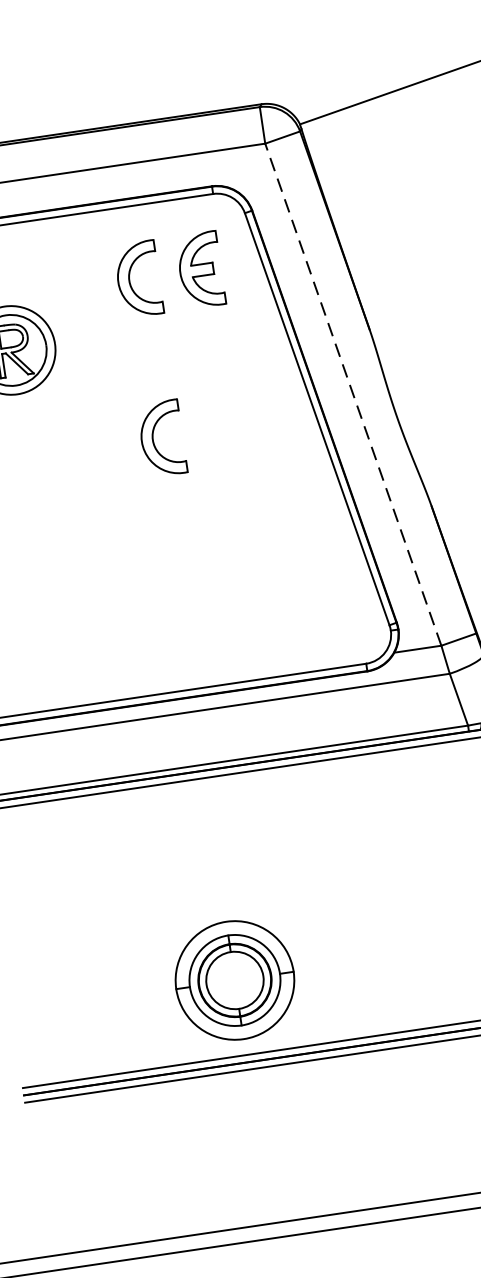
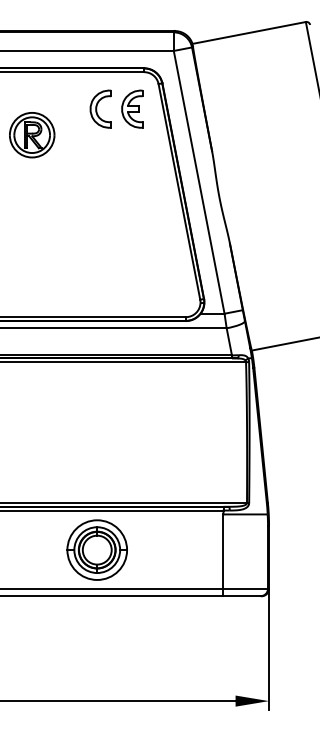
line: (353, 394) -> (199, 182), dashed -> solid
part: (161, 437) -> (100, 189), removed
part: (233, 979) -> (96, 549), moved

